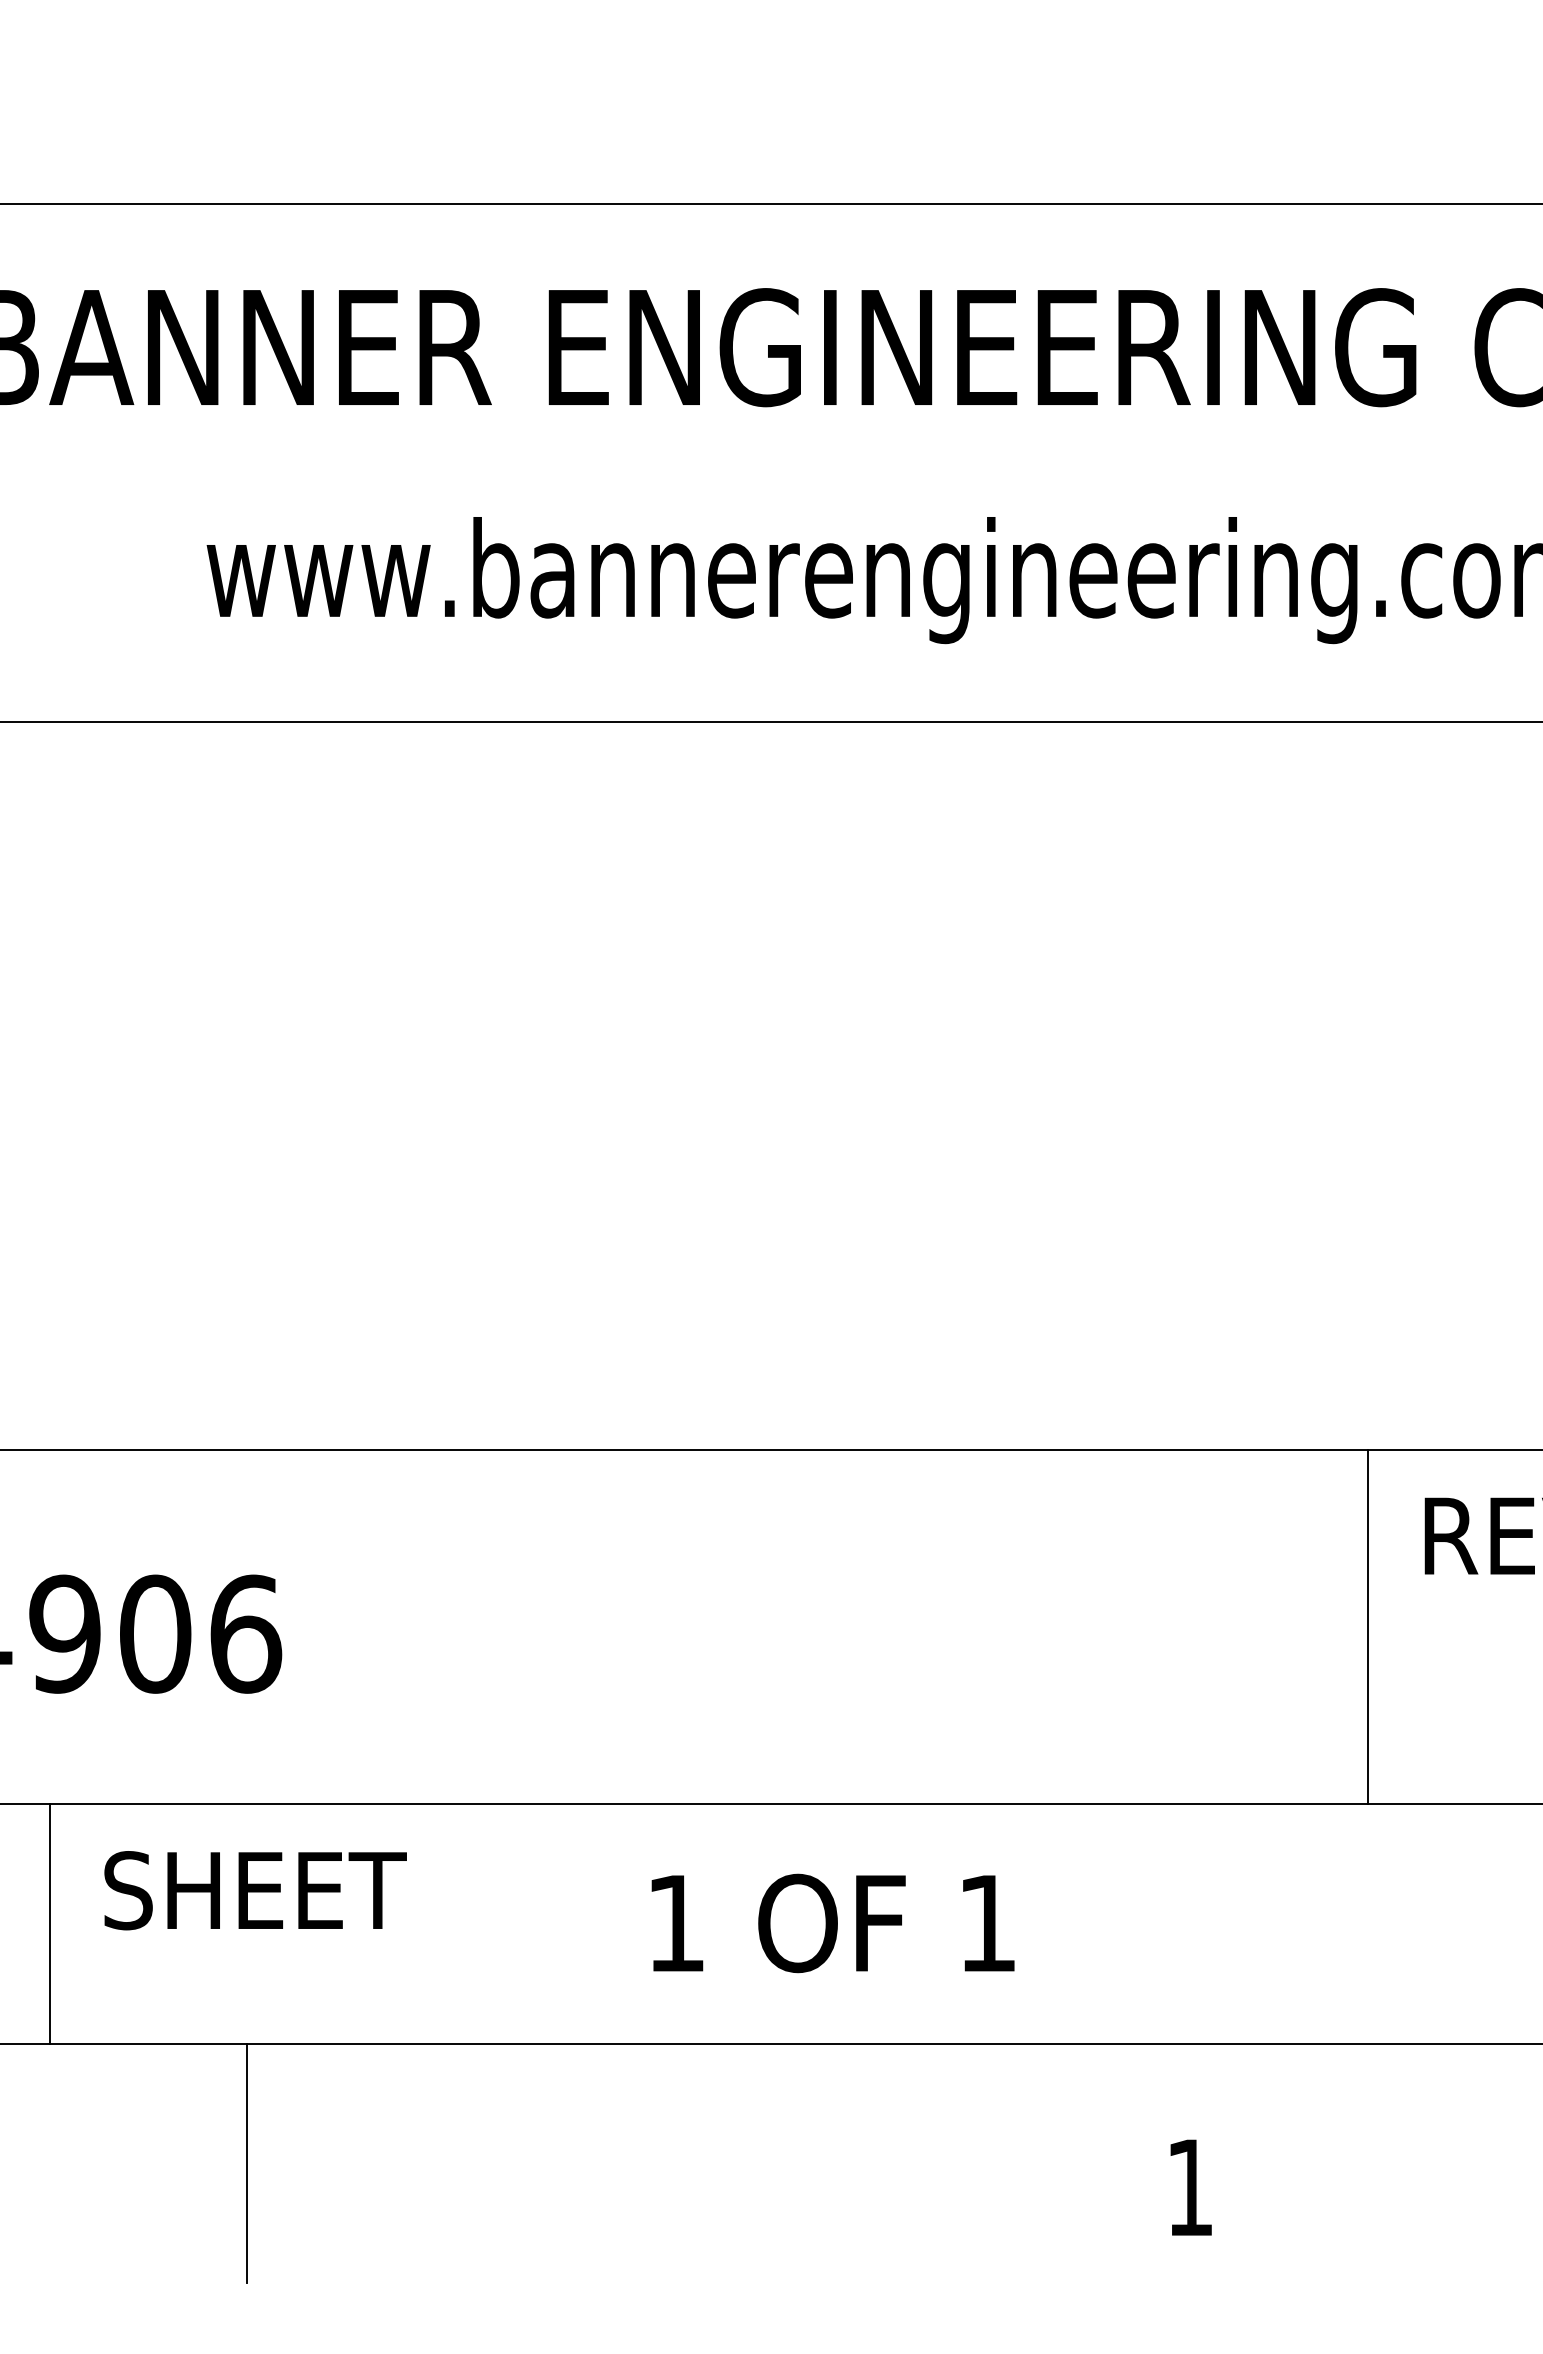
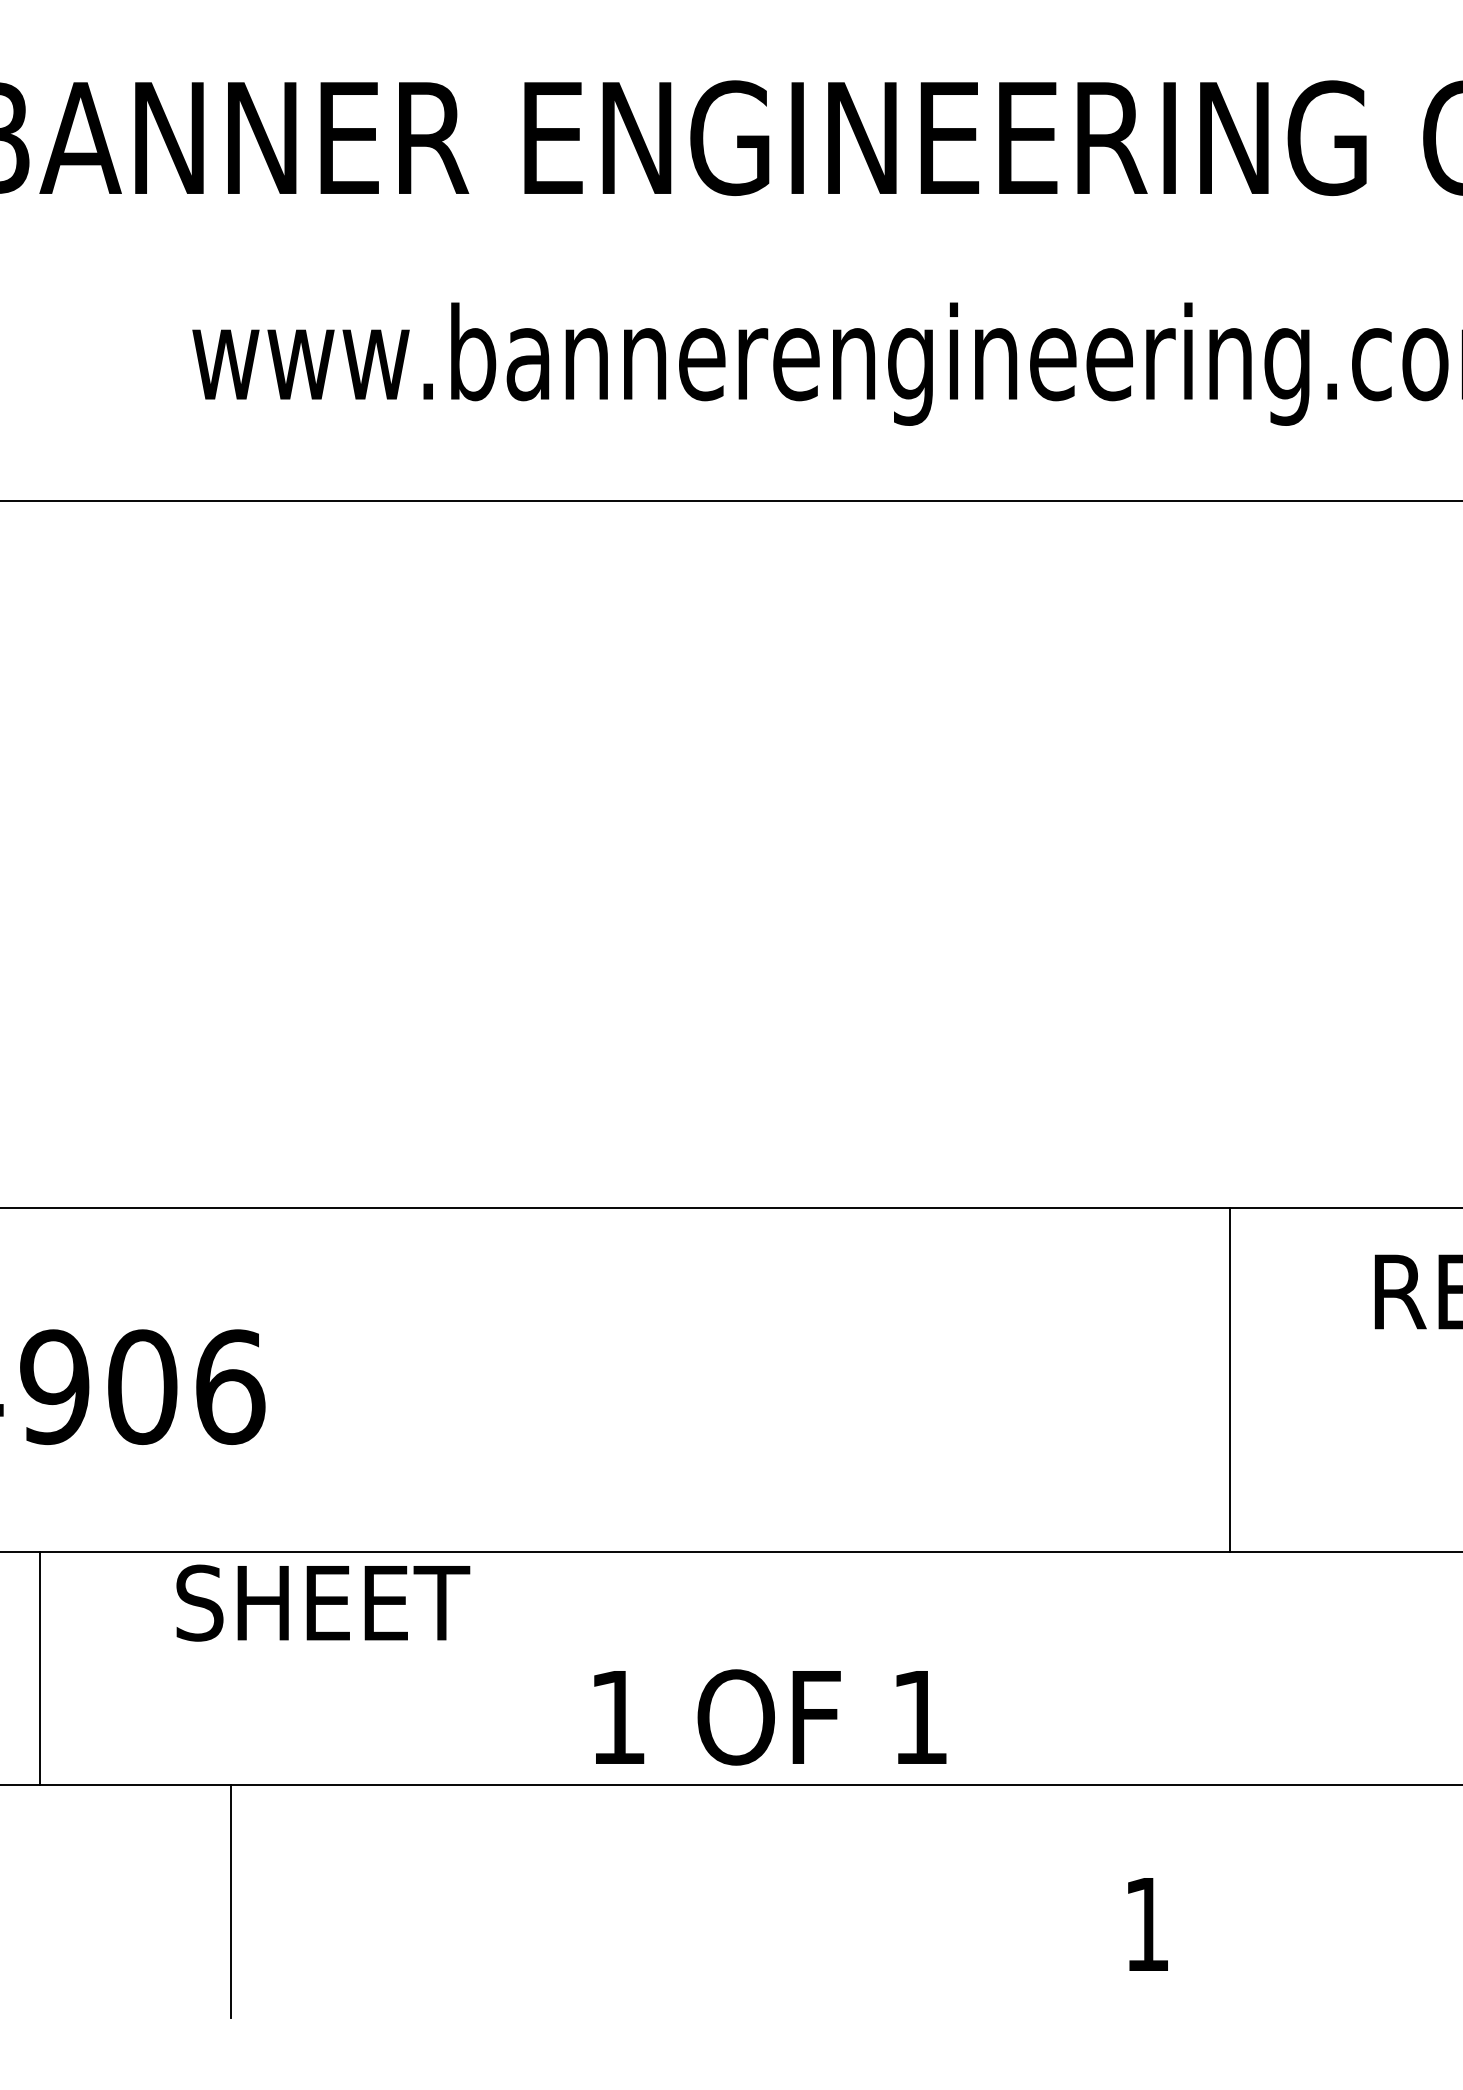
line: (1367, 1626) -> (1229, 1379), moved
text: (255, 1890) -> (323, 1602), moved
text: (832, 1923) -> (769, 1717), moved

